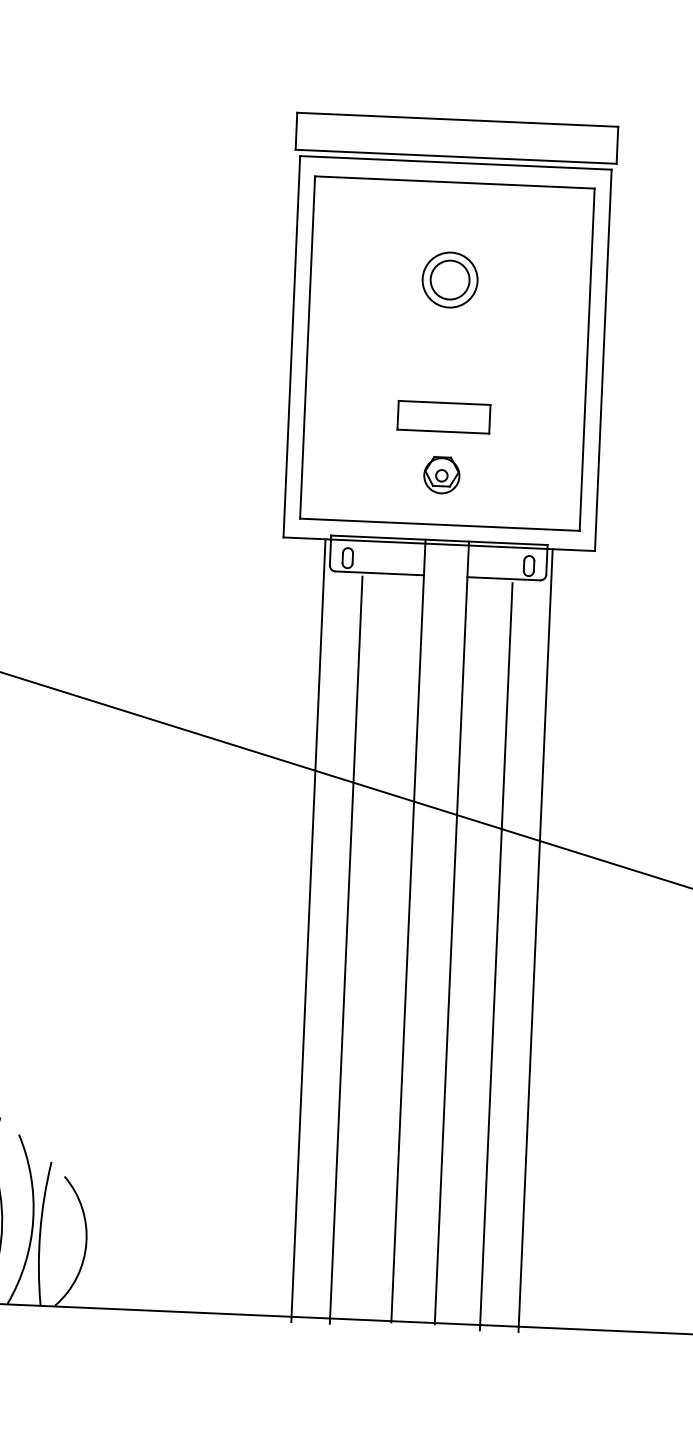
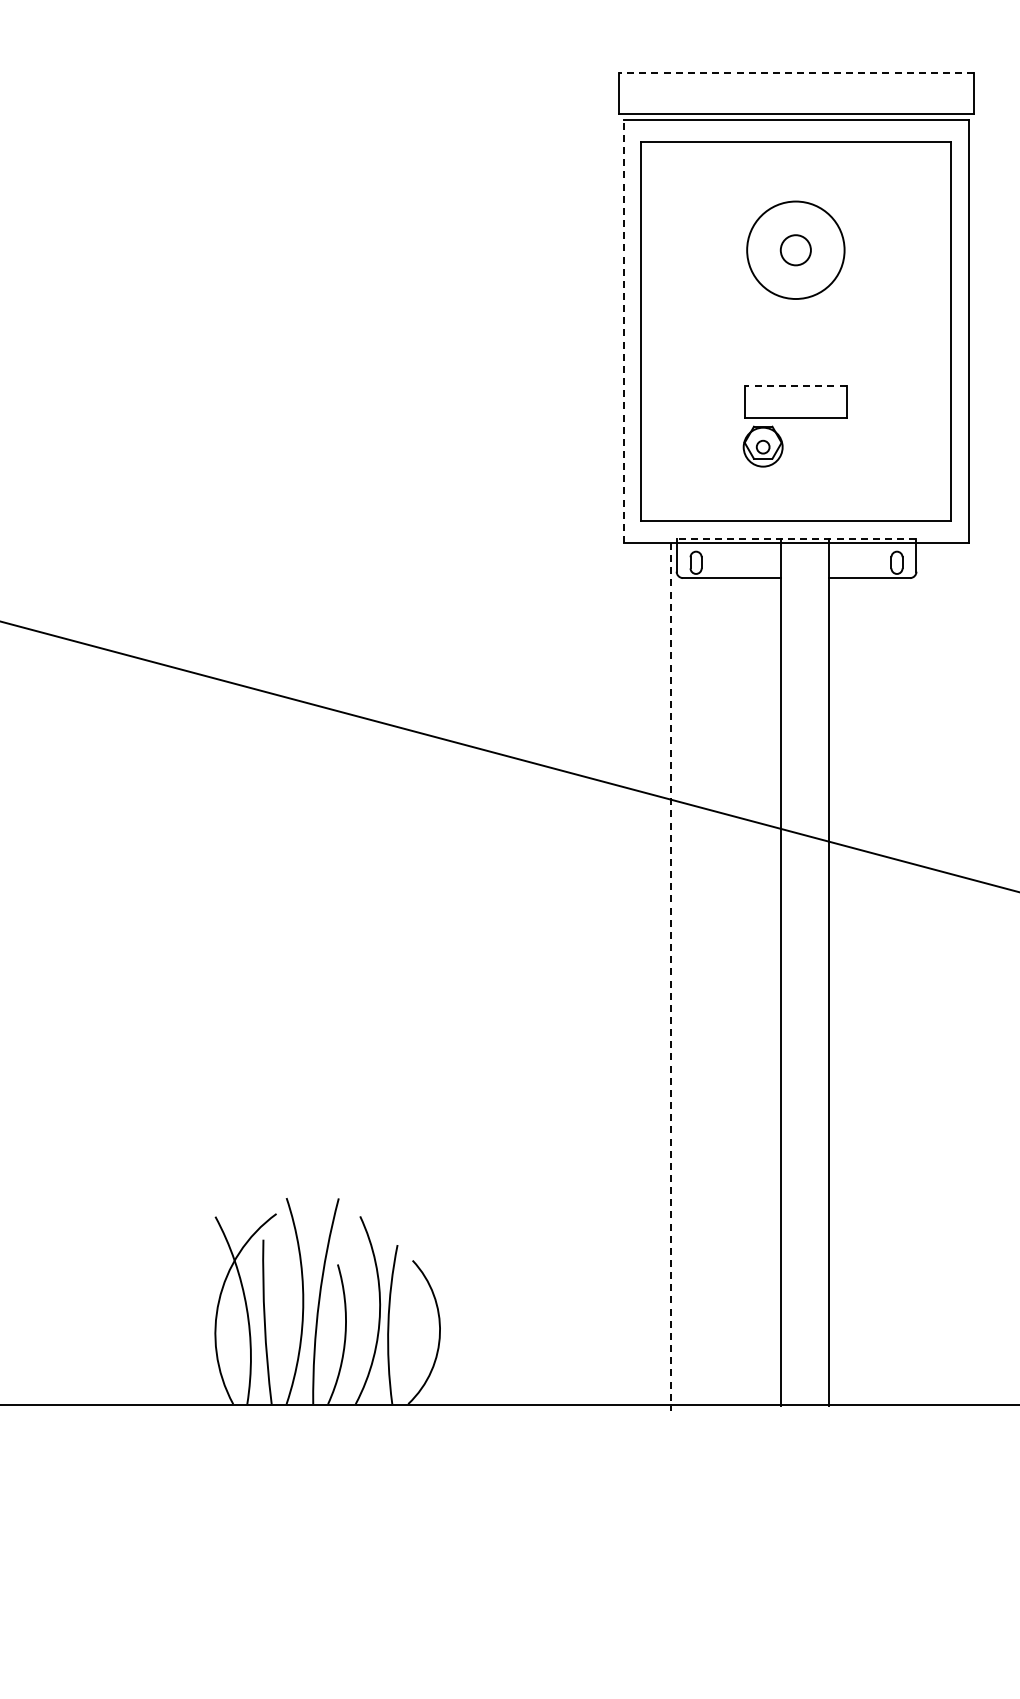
line: (457, 119) -> (796, 72), solid -> dashed
circle: (449, 279) -> (795, 249), size x0.7
circle: (449, 279) -> (795, 249), size x1.6
line: (291, 346) -> (623, 331), solid -> dashed
line: (444, 402) -> (795, 386), solid -> dashed
part: (441, 475) -> (762, 446), moved
line: (439, 540) -> (796, 538), solid -> dashed
line: (308, 930) -> (670, 976), solid -> dashed
line: (535, 940) -> (922, 976), removed
line: (346, 950) -> (713, 996), removed
line: (496, 956) -> (879, 996), removed

